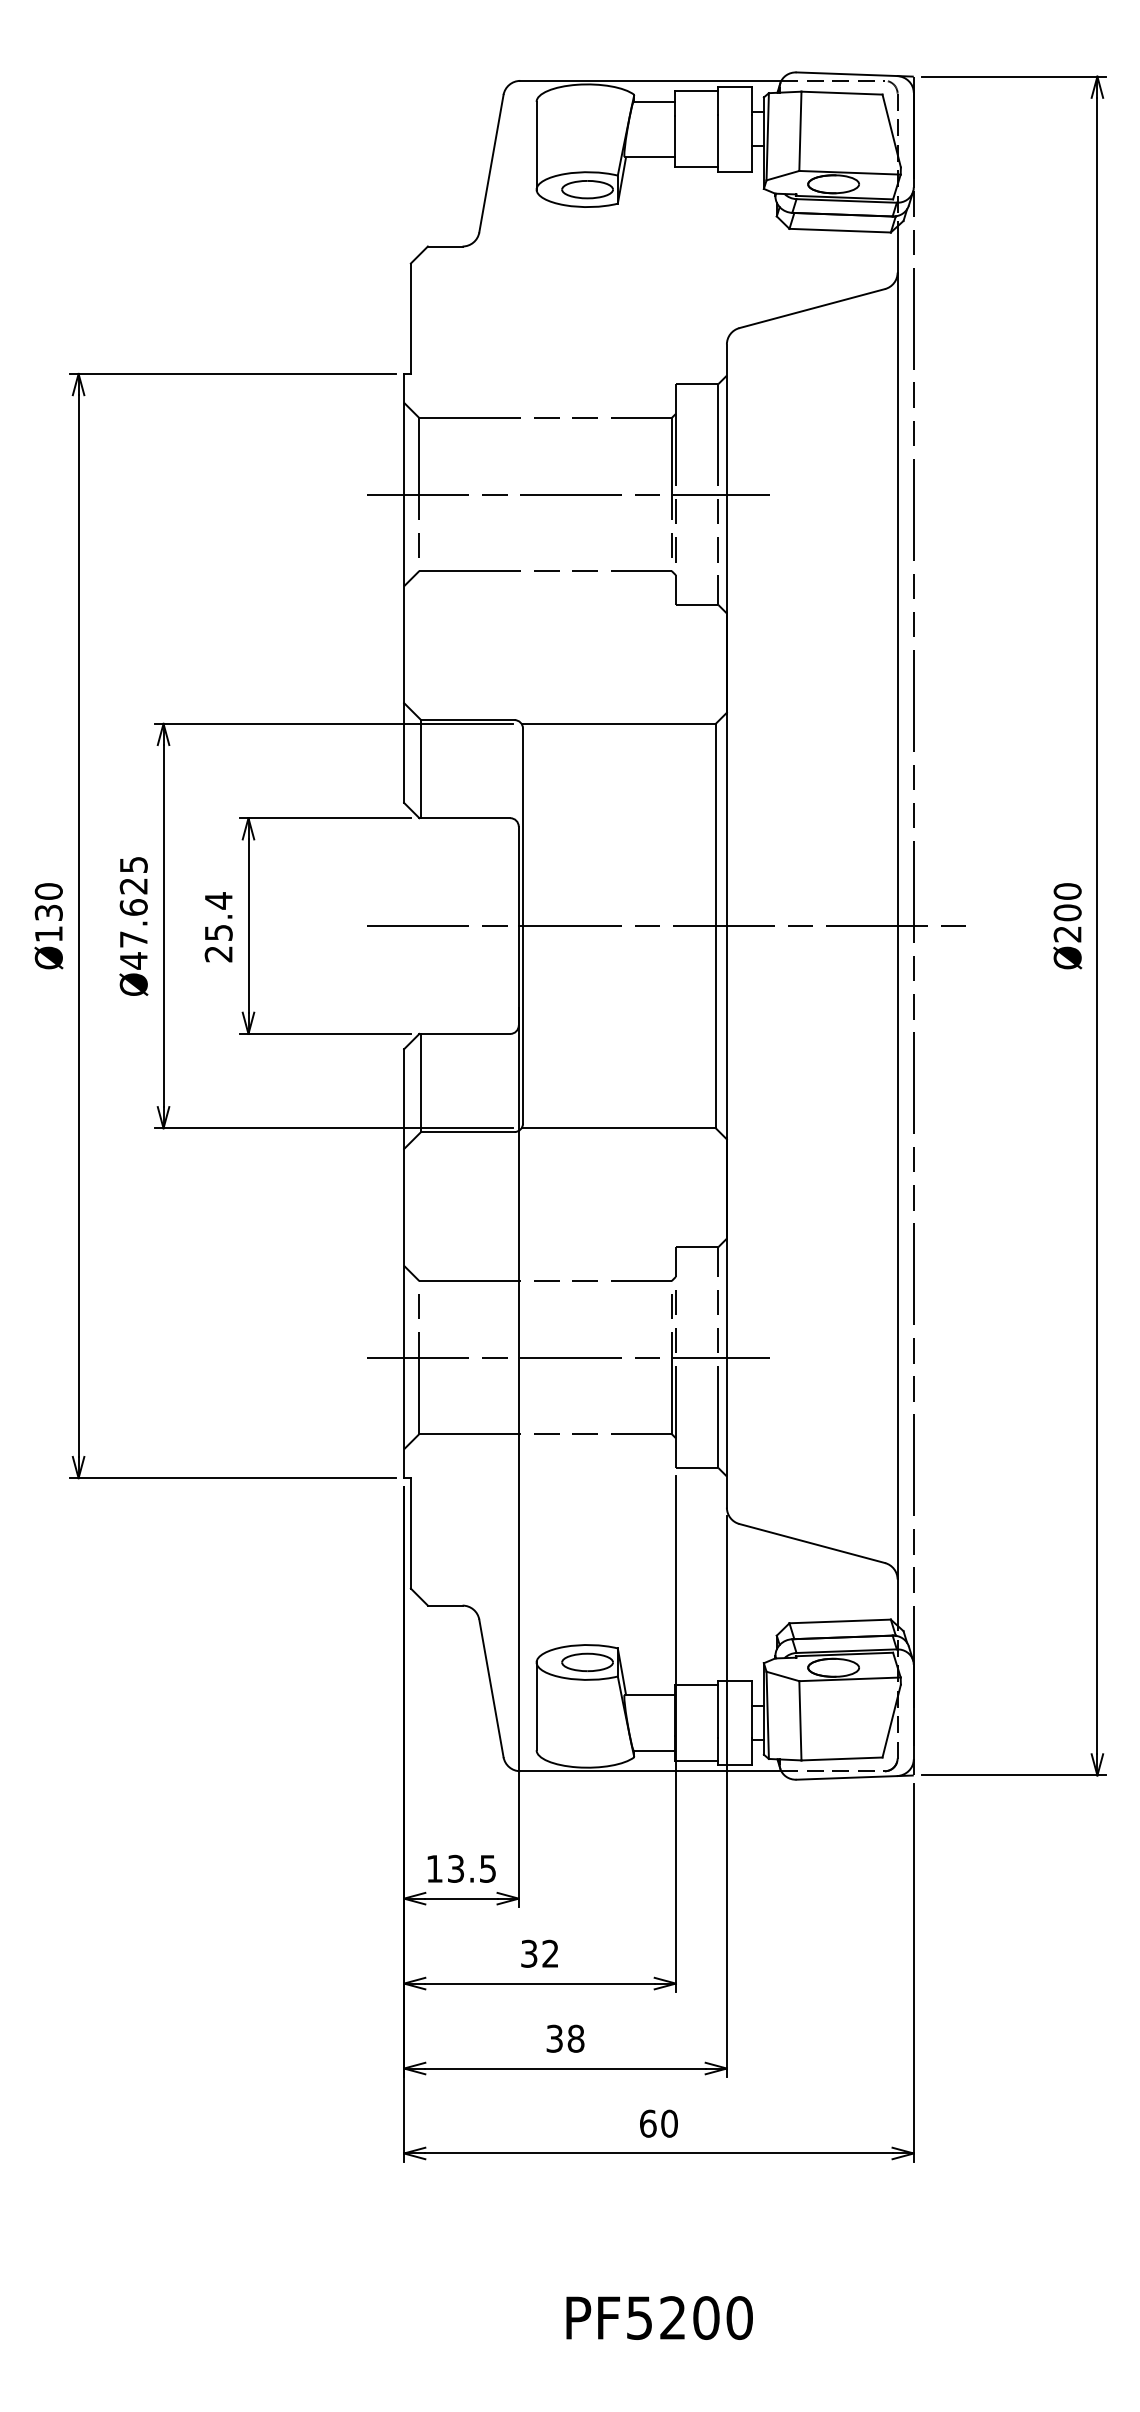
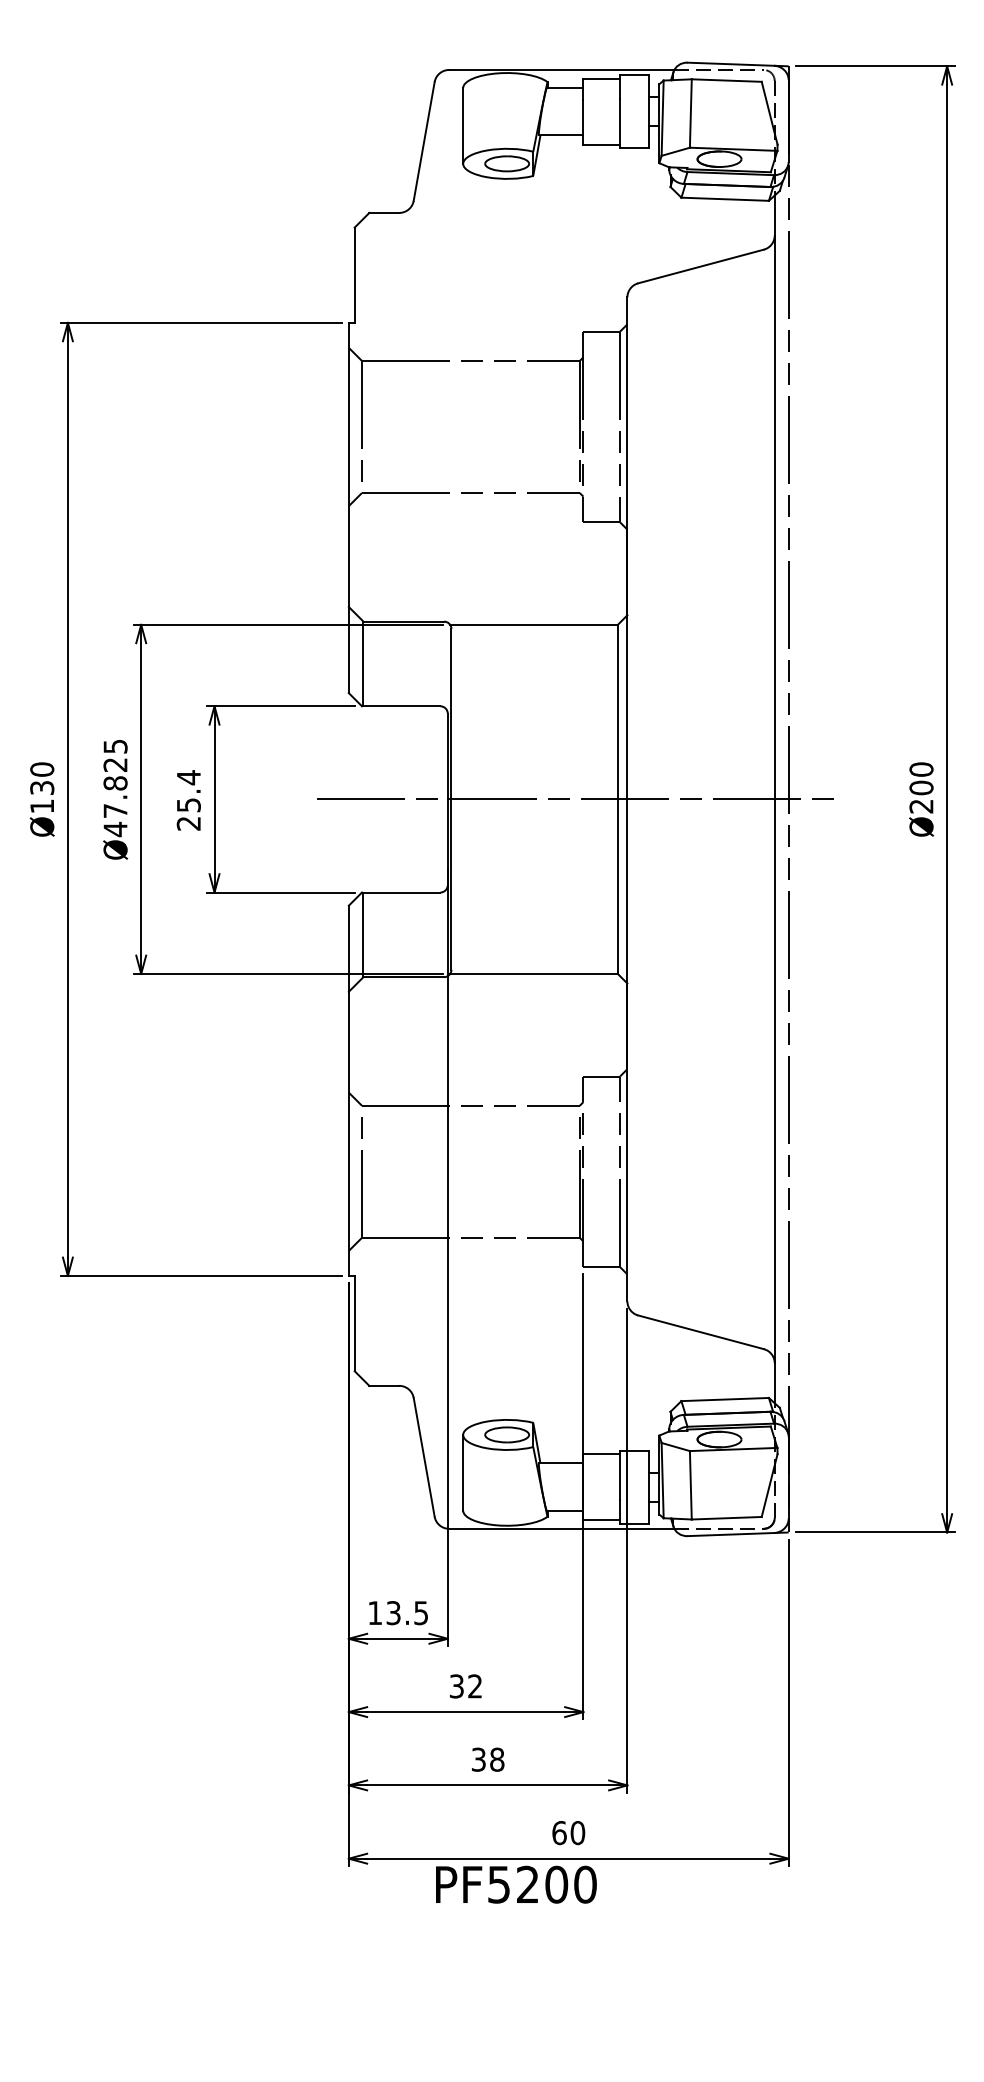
line: (568, 495) -> (490, 427), removed
text: (133, 907) -> (115, 783), Ø47.625 -> Ø47.825
line: (568, 1357) -> (490, 1171), removed
text: (659, 2317) -> (516, 1884), moved

